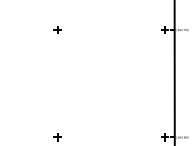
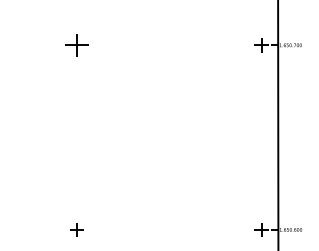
part: (57, 29) -> (76, 44), size x1.6

